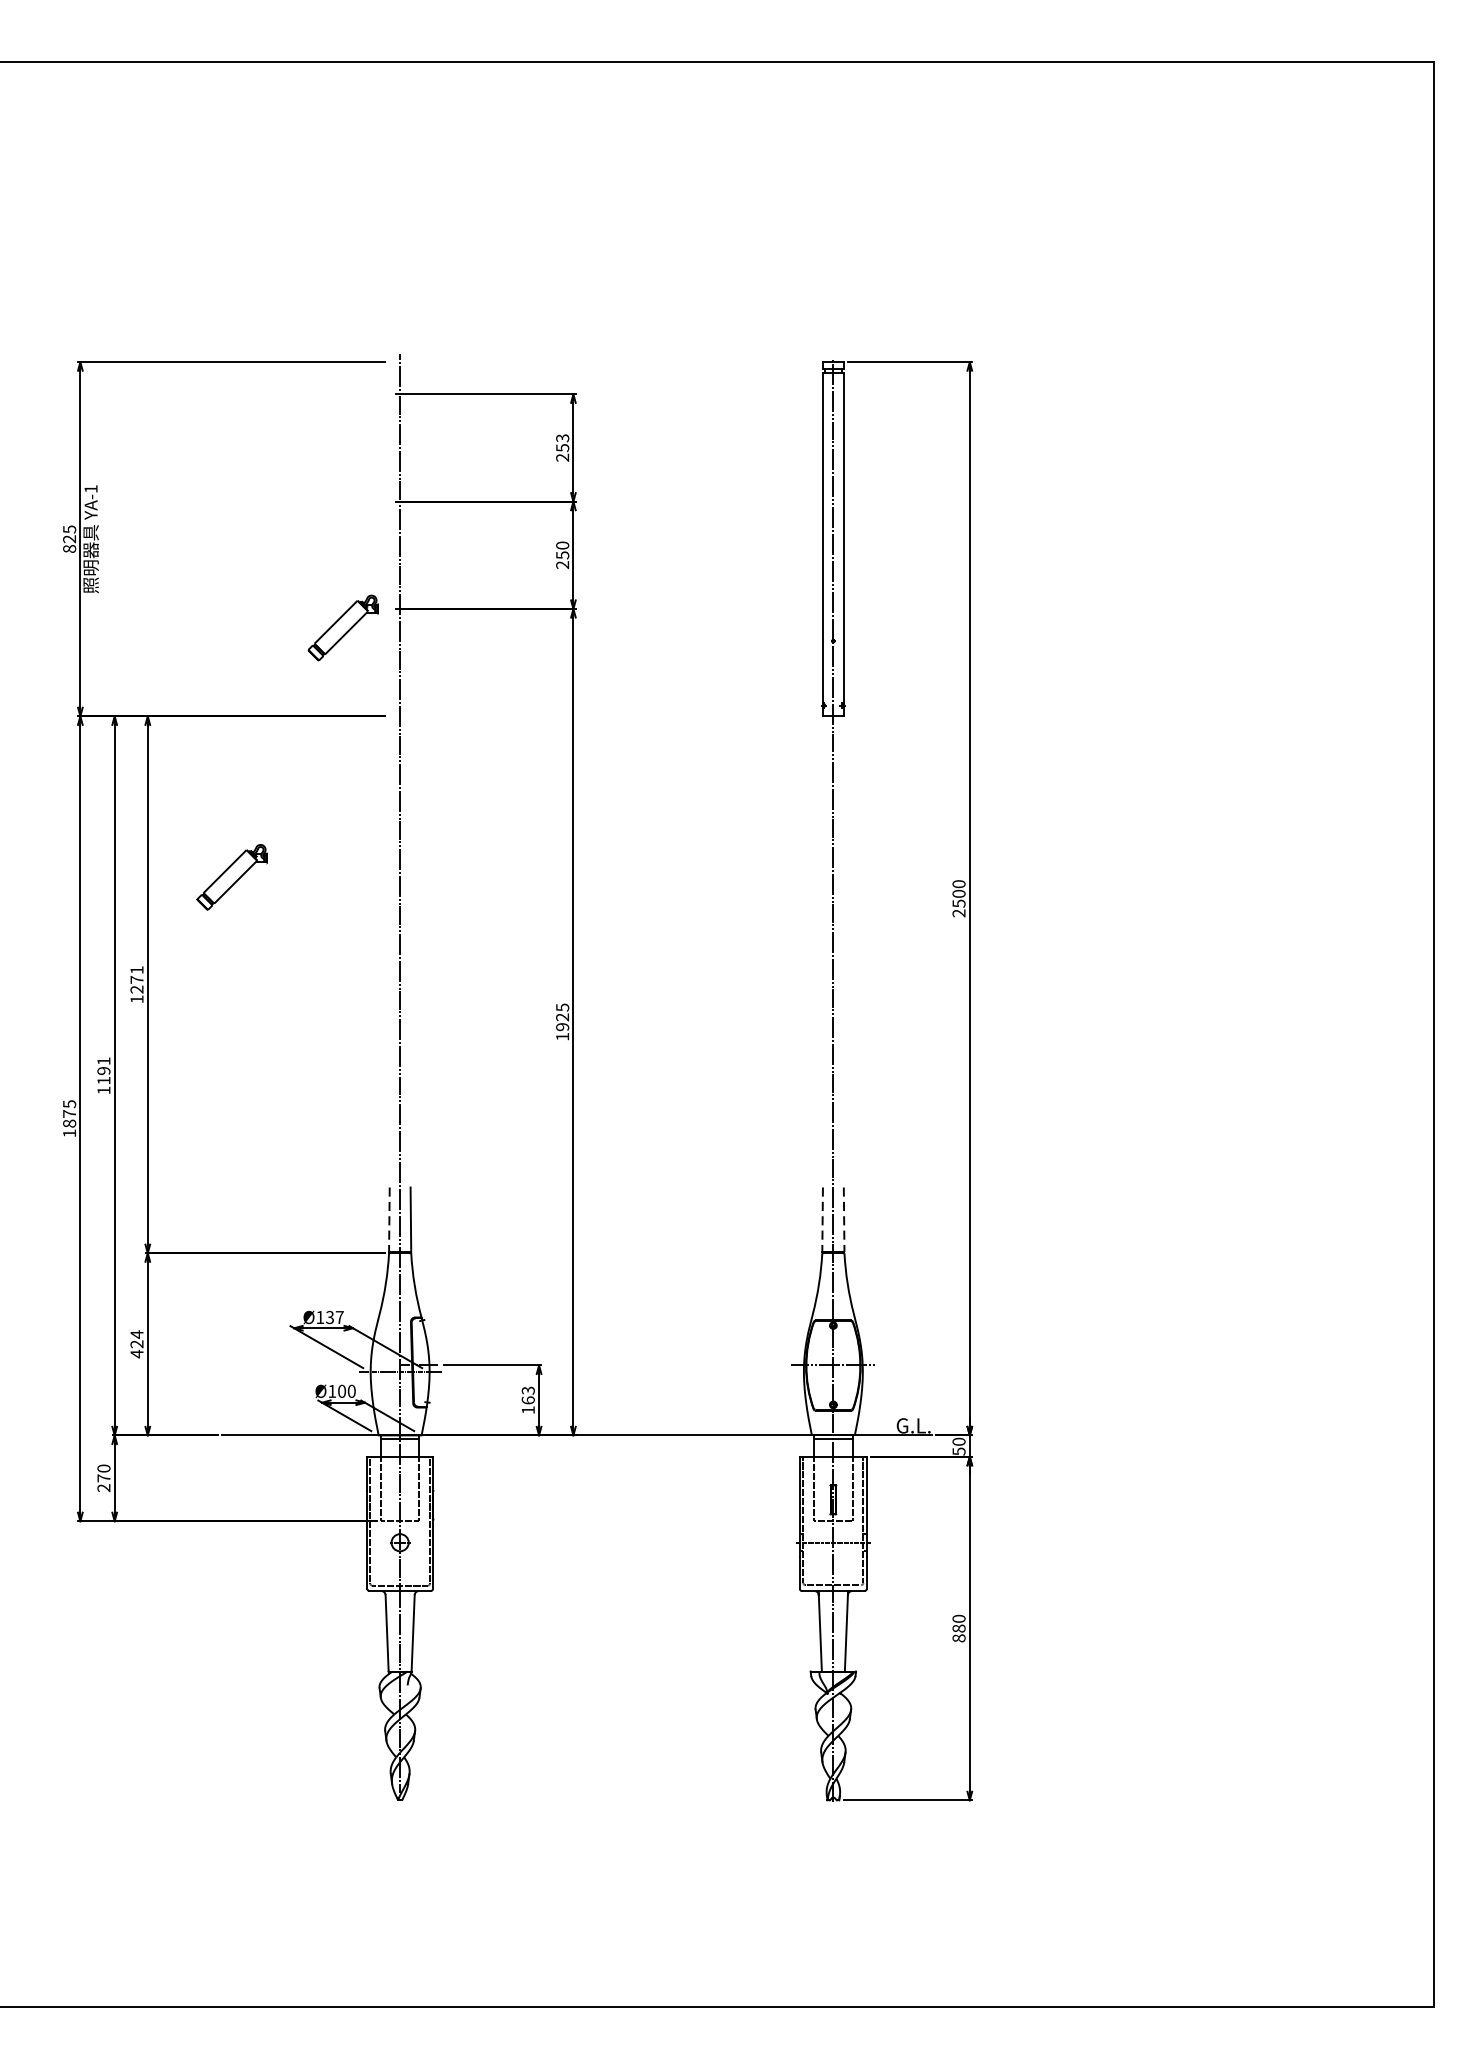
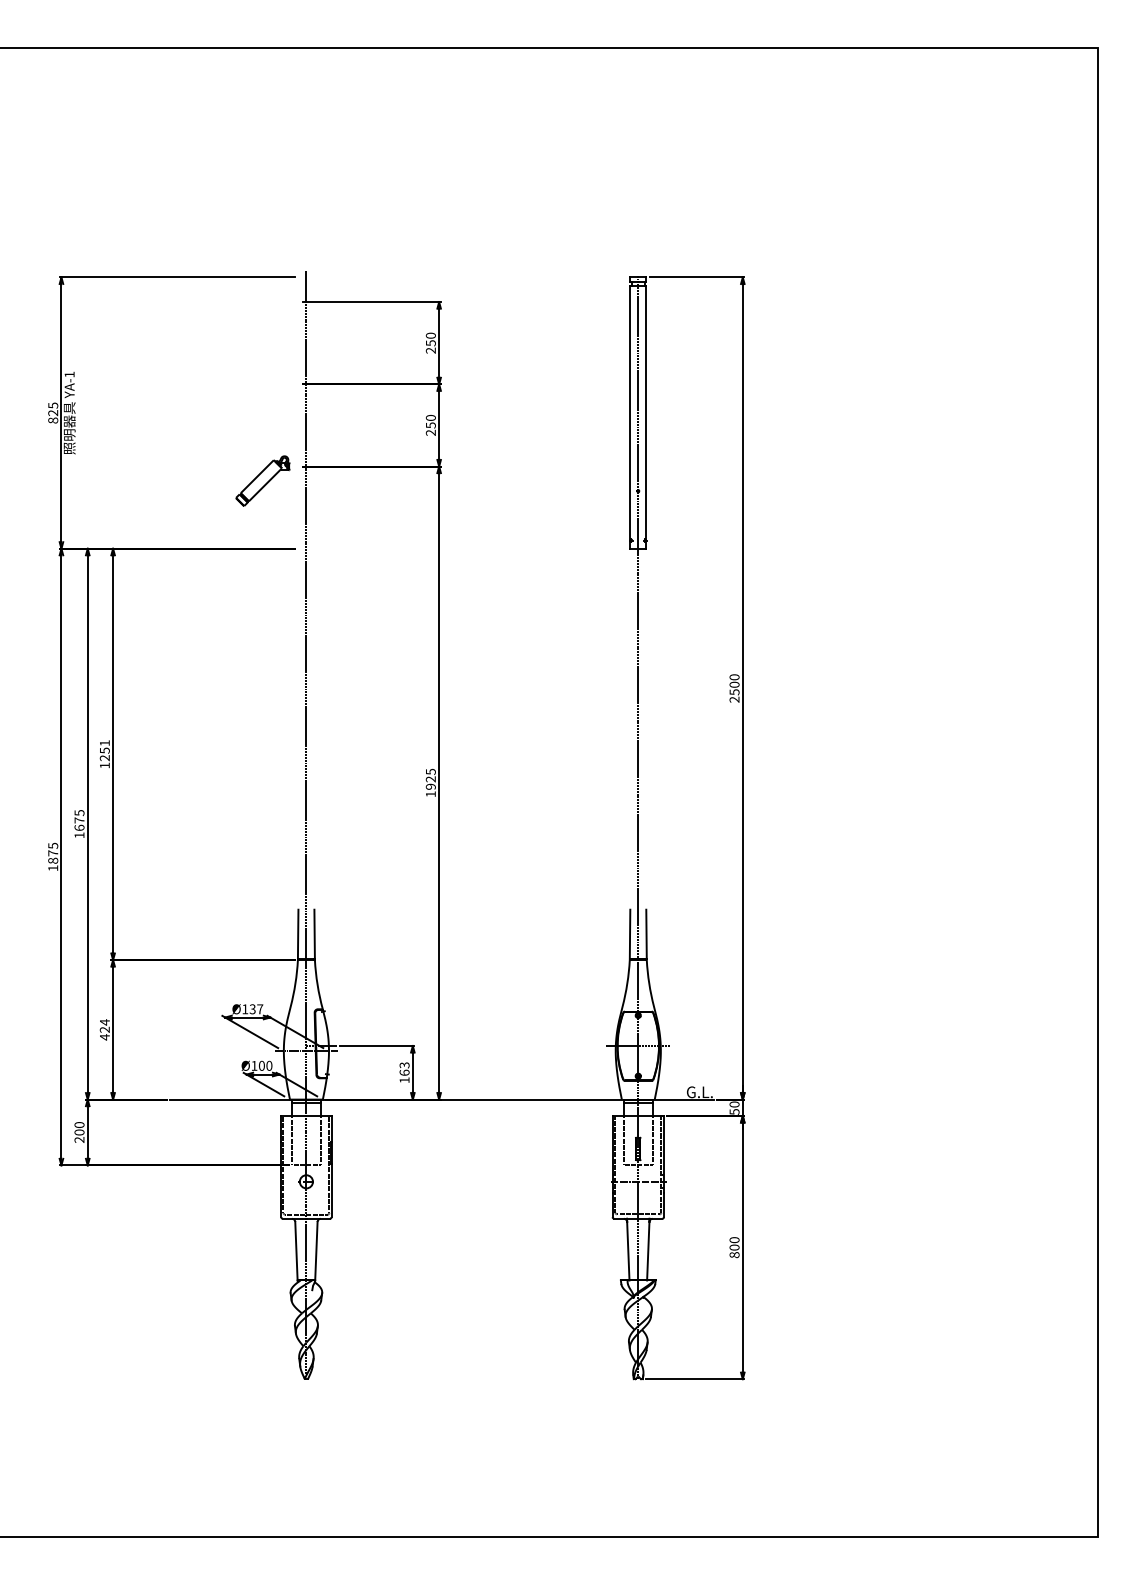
text: (562, 437) -> (430, 335), 253 -> 250
part: (231, 876) -> (177, 671), removed
text: (136, 979) -> (104, 750), 1271 -> 1251
text: (103, 1071) -> (79, 820), 1191 -> 1675
line: (389, 1219) -> (298, 934), dashed -> solid
line: (823, 1219) -> (630, 934), dashed -> solid
line: (844, 1219) -> (646, 934), dashed -> solid
text: (103, 1478) -> (79, 1132), 270 -> 200
text: (958, 1628) -> (734, 1247), 880 -> 800

